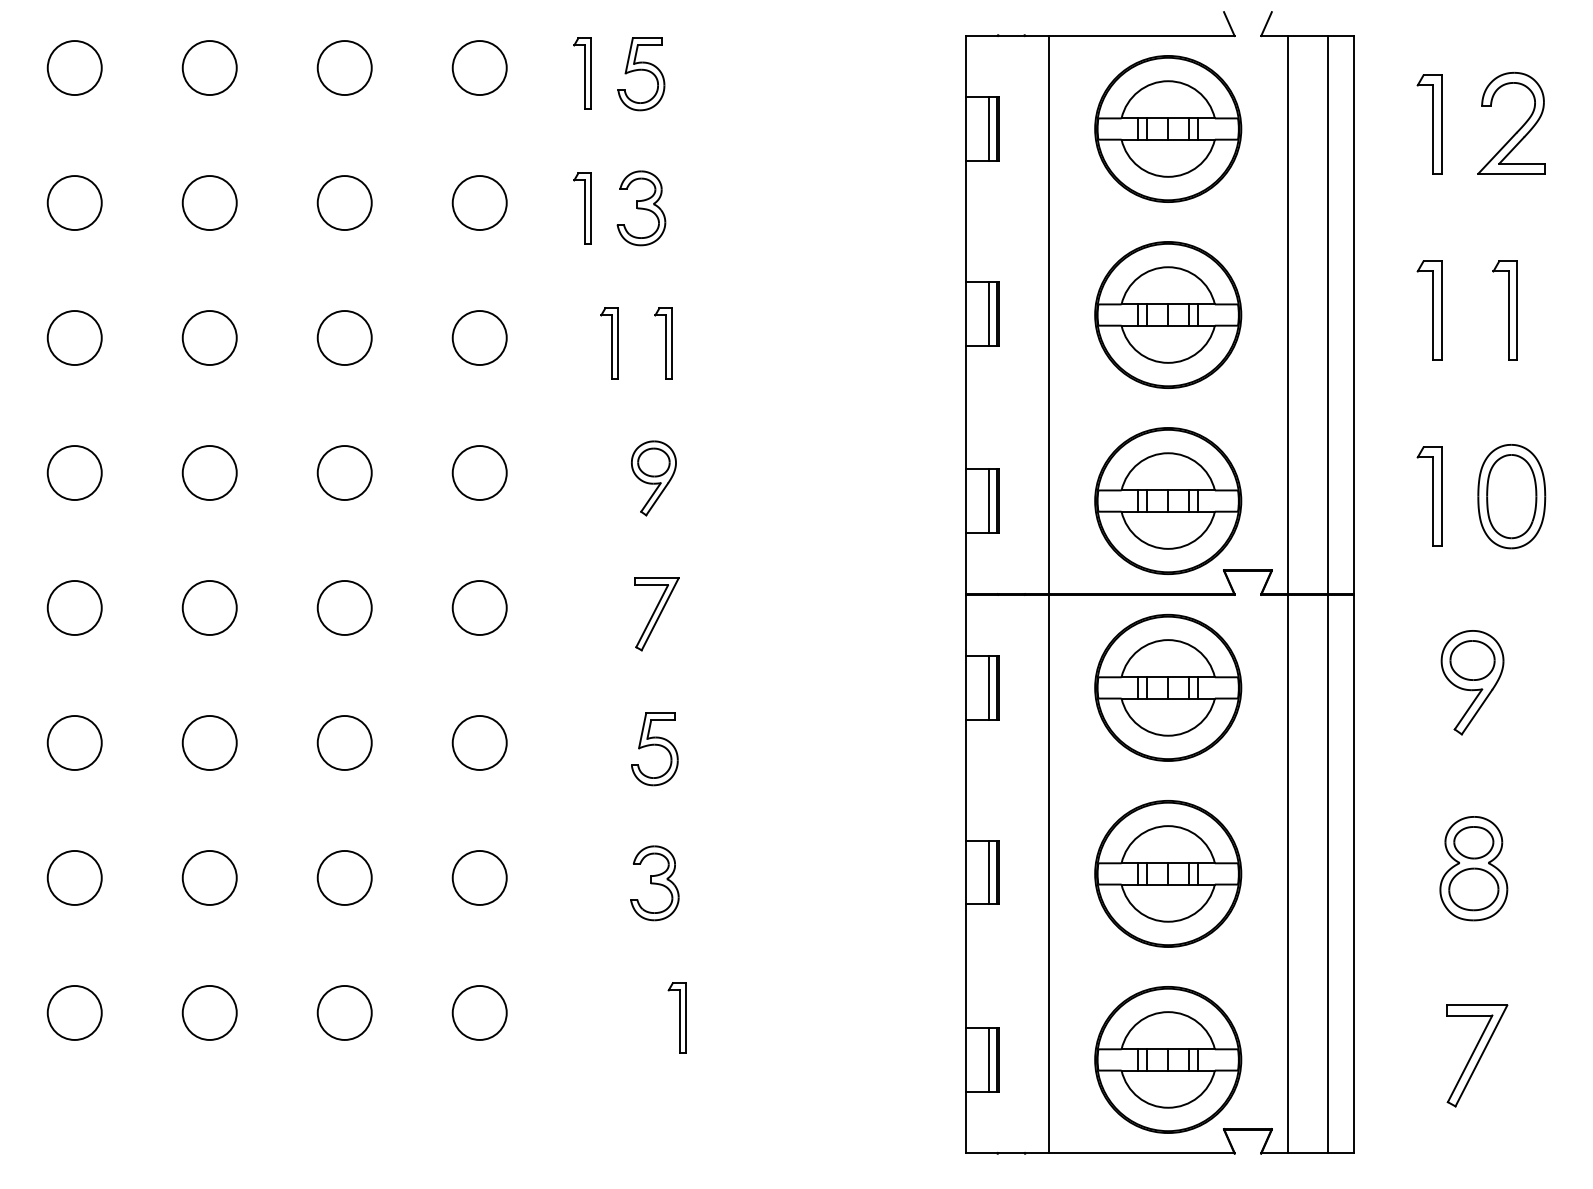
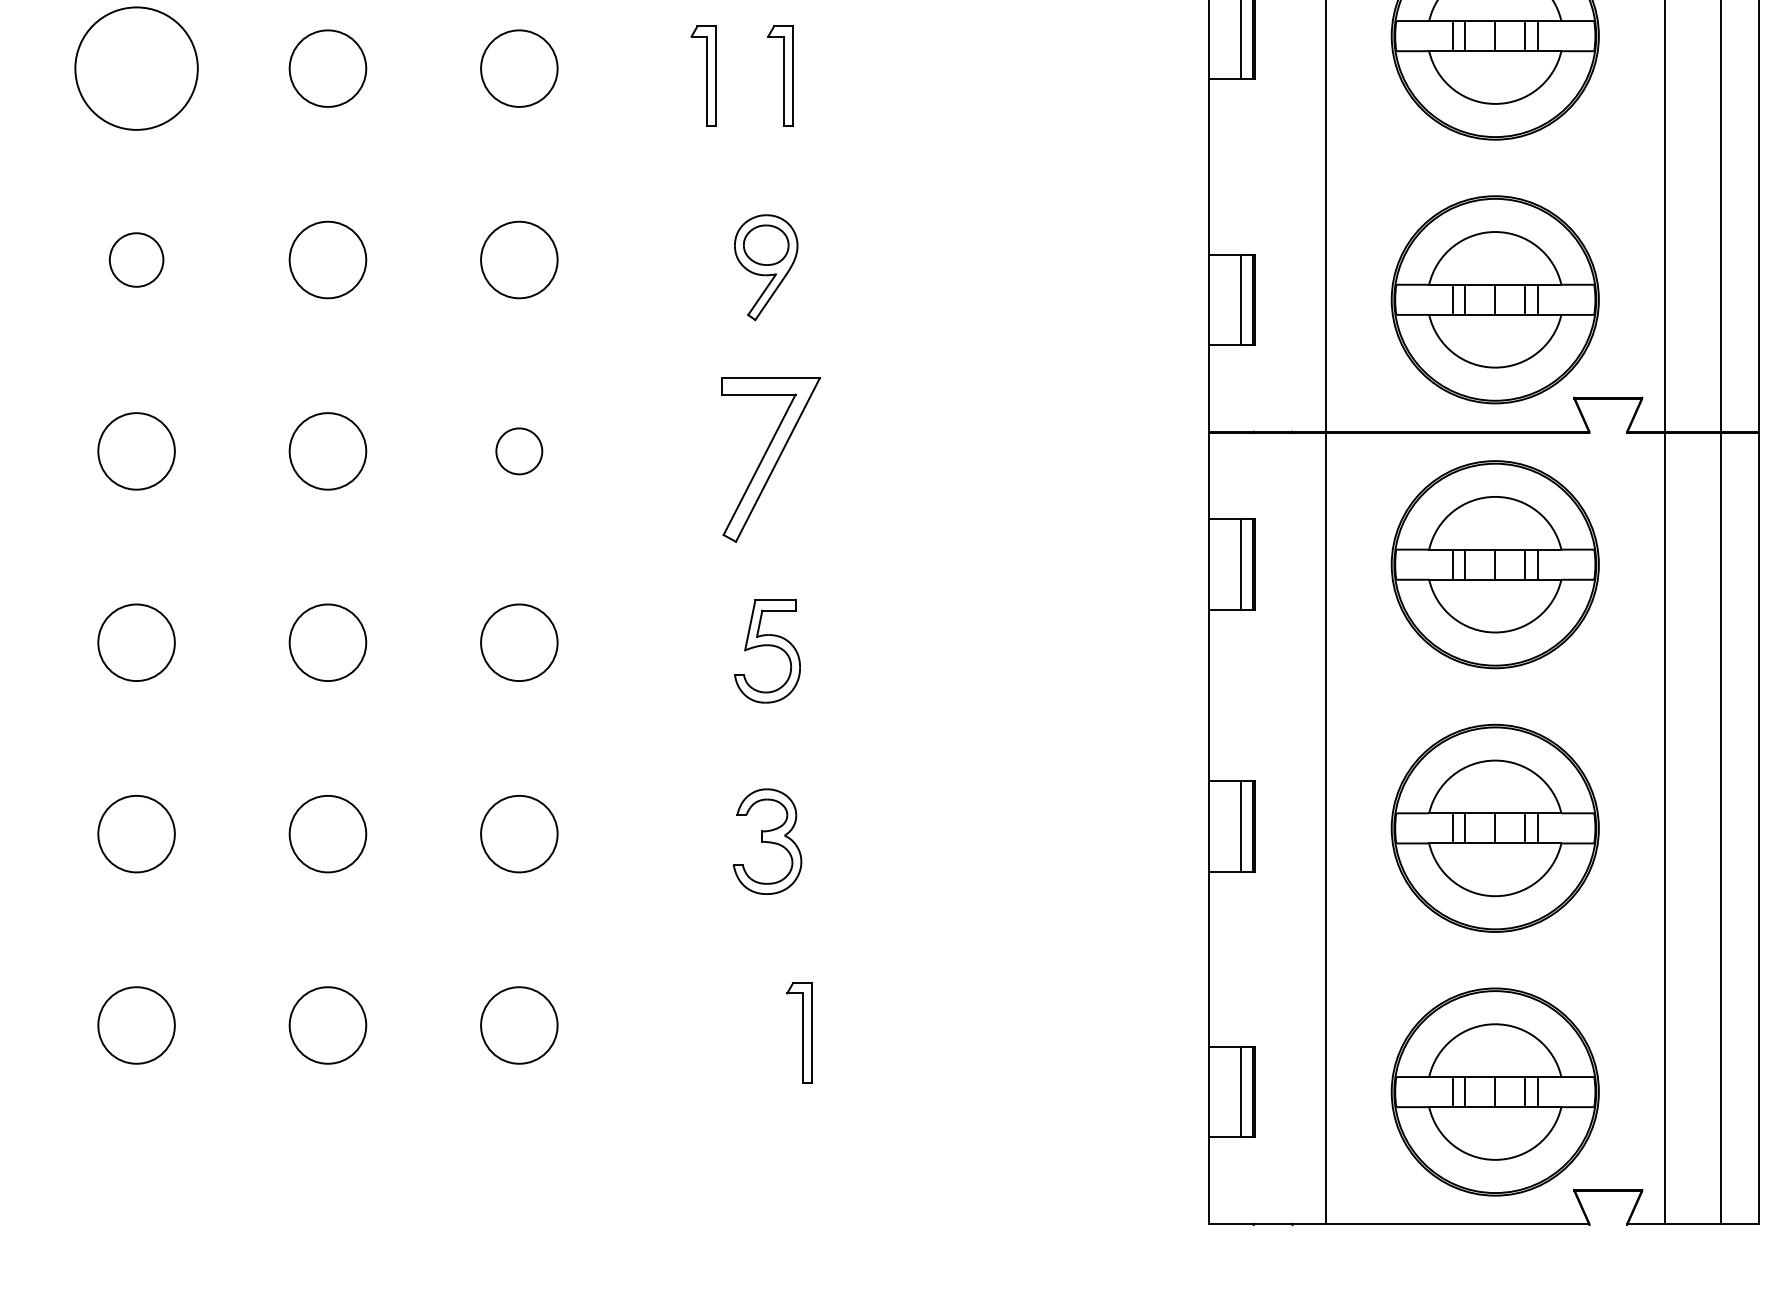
circle: (209, 338) -> (136, 69), size x1.6
circle: (209, 473) -> (136, 260), size x0.7
circle: (479, 607) -> (518, 450), size x0.6
part: (656, 614) -> (769, 460), size x1.6

